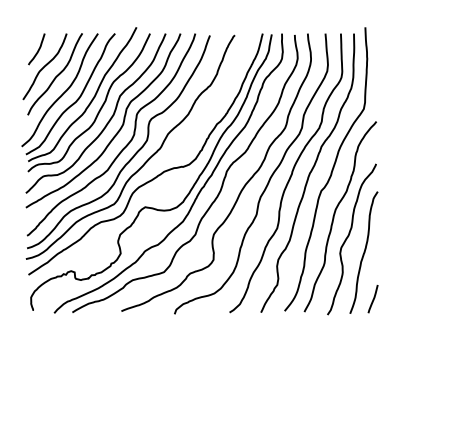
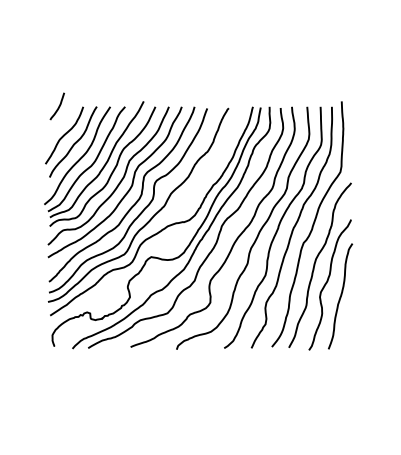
curve: (36, 50) -> (57, 107), moved
line: (373, 298) -> (348, 336), removed

